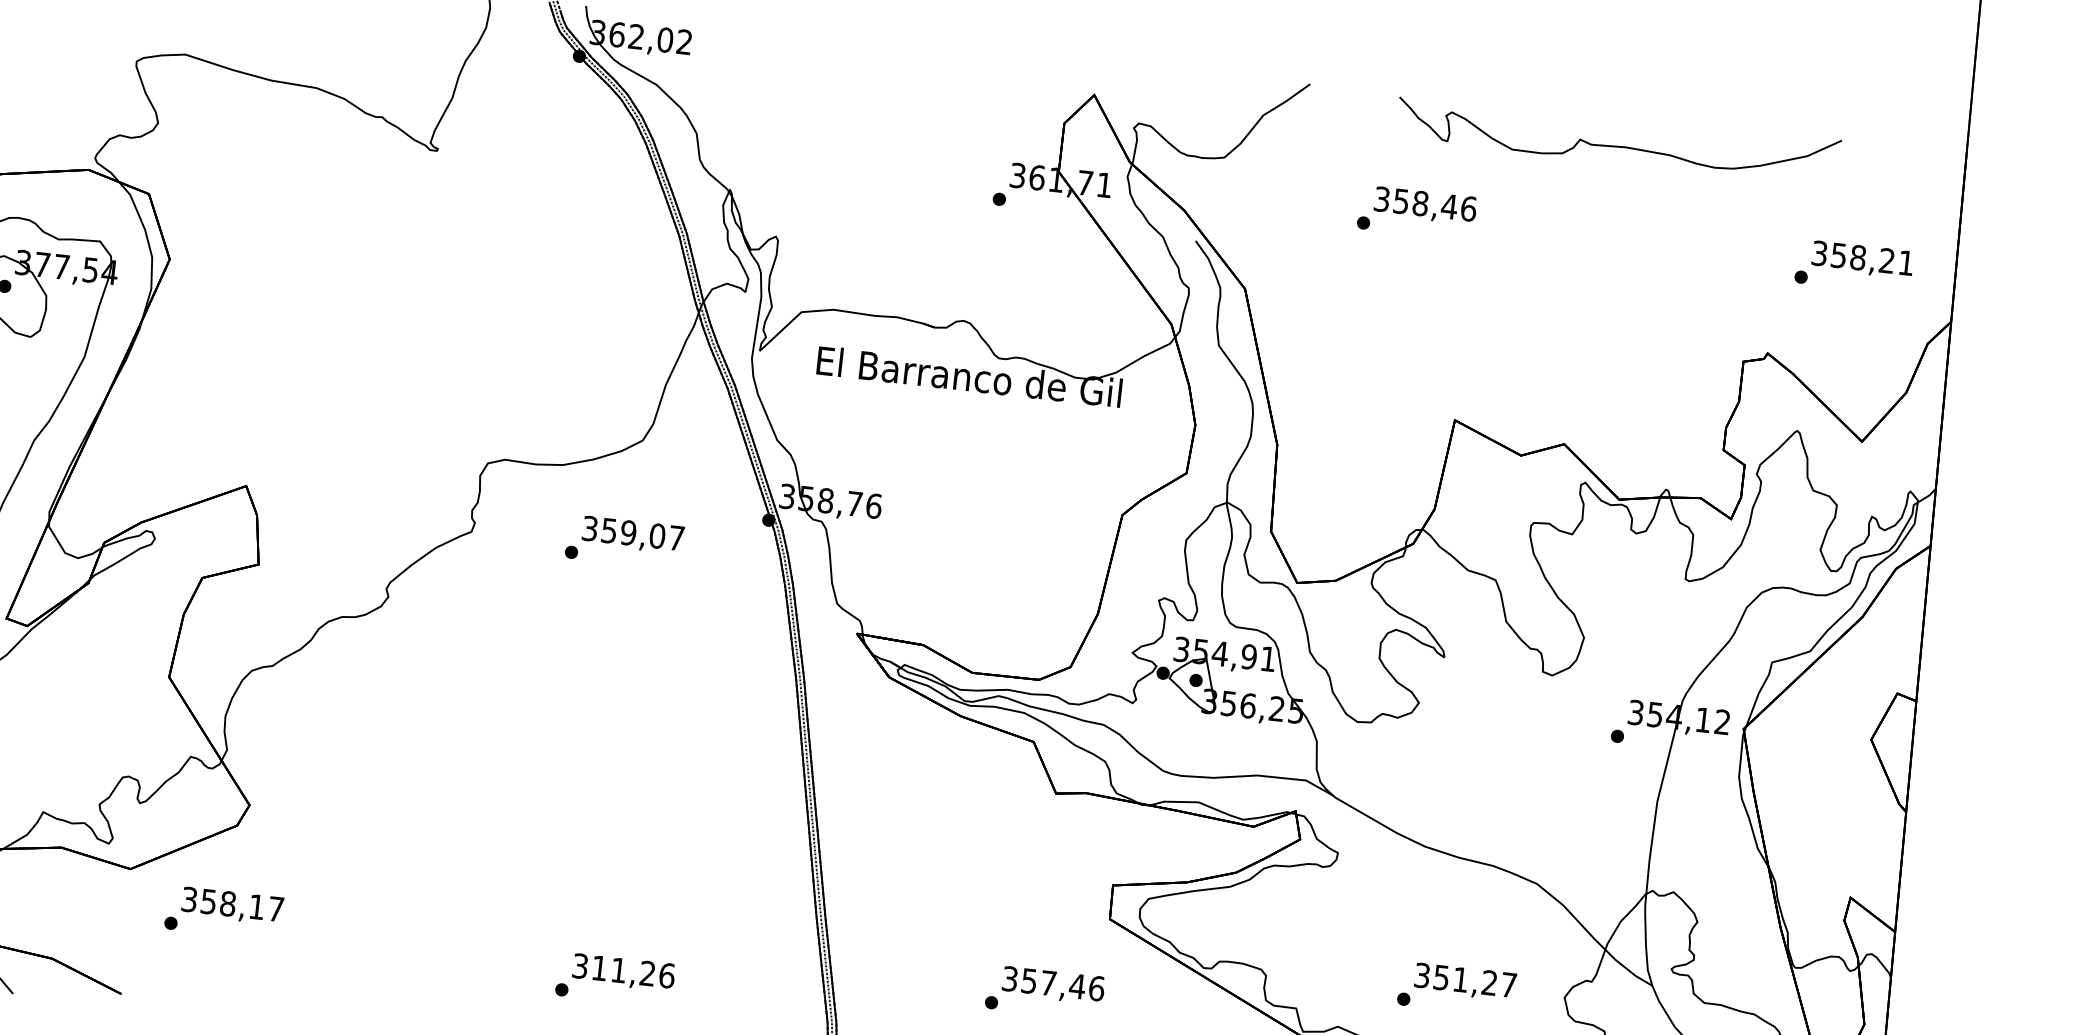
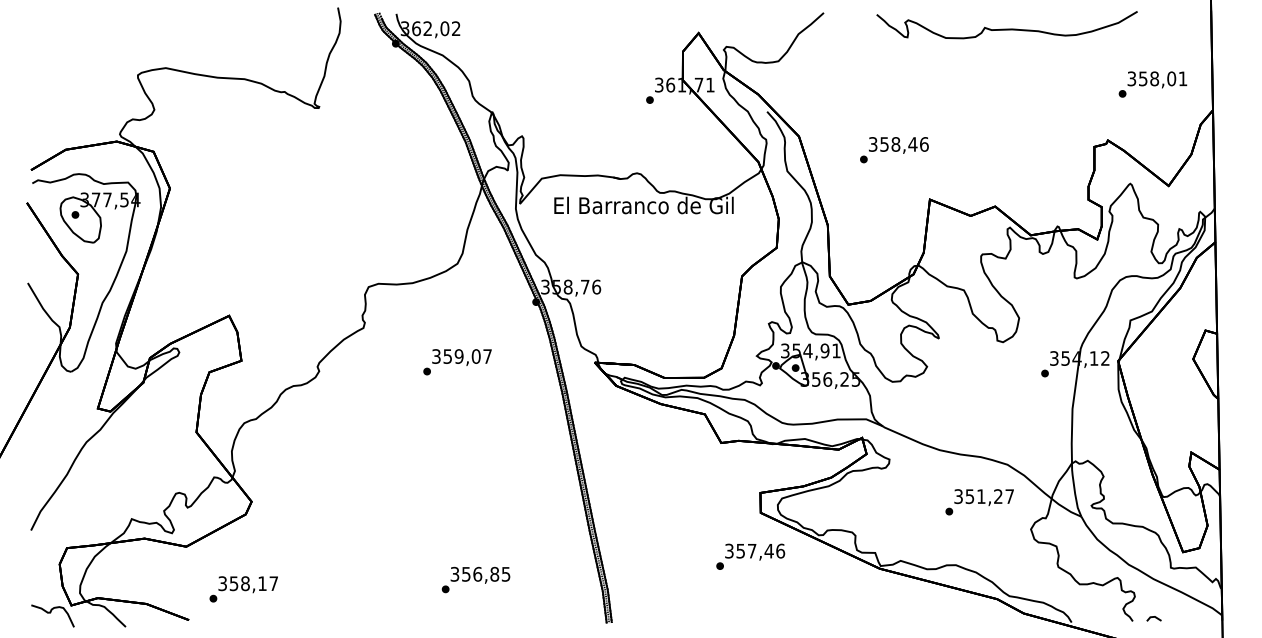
text: (1417, 213) -> (894, 150), moved
text: (1886, 260) -> (1171, 78), 358,21 -> 358,01
text: (624, 542) -> (457, 362), moved
text: (223, 913) -> (243, 589), moved
text: (633, 970) -> (486, 573), 311,26 -> 356,85
text: (1456, 989) -> (979, 502), moved
text: (1044, 992) -> (750, 556), moved

